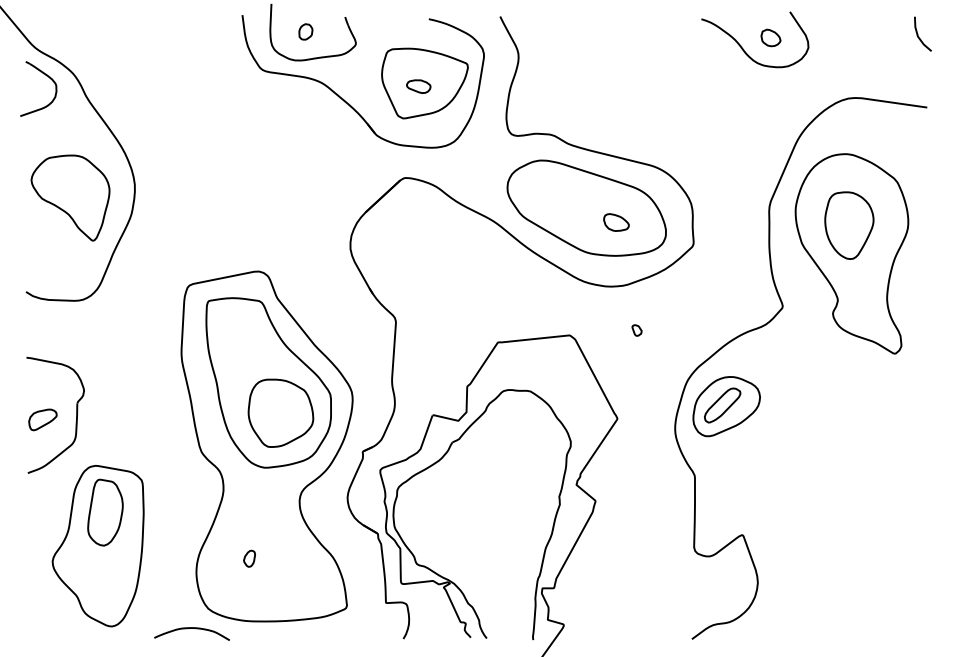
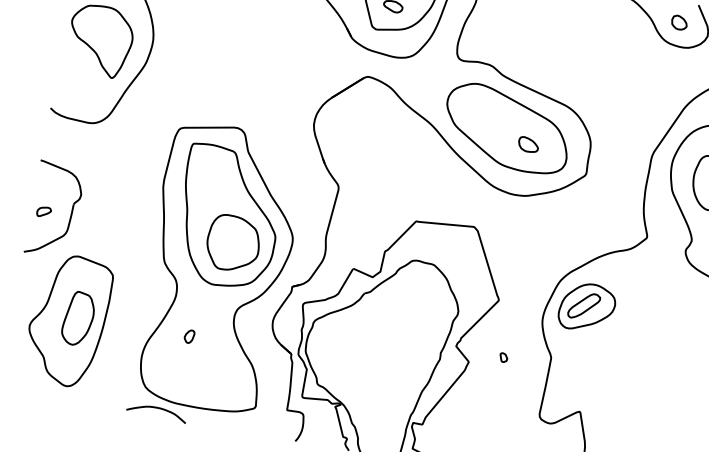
part: (636, 330) -> (503, 357), moved
part: (42, 419) -> (43, 211), size x0.6
part: (105, 512) -> (78, 318), moved
part: (249, 558) -> (189, 336), moved
curve: (191, 628) -> (157, 408), moved

